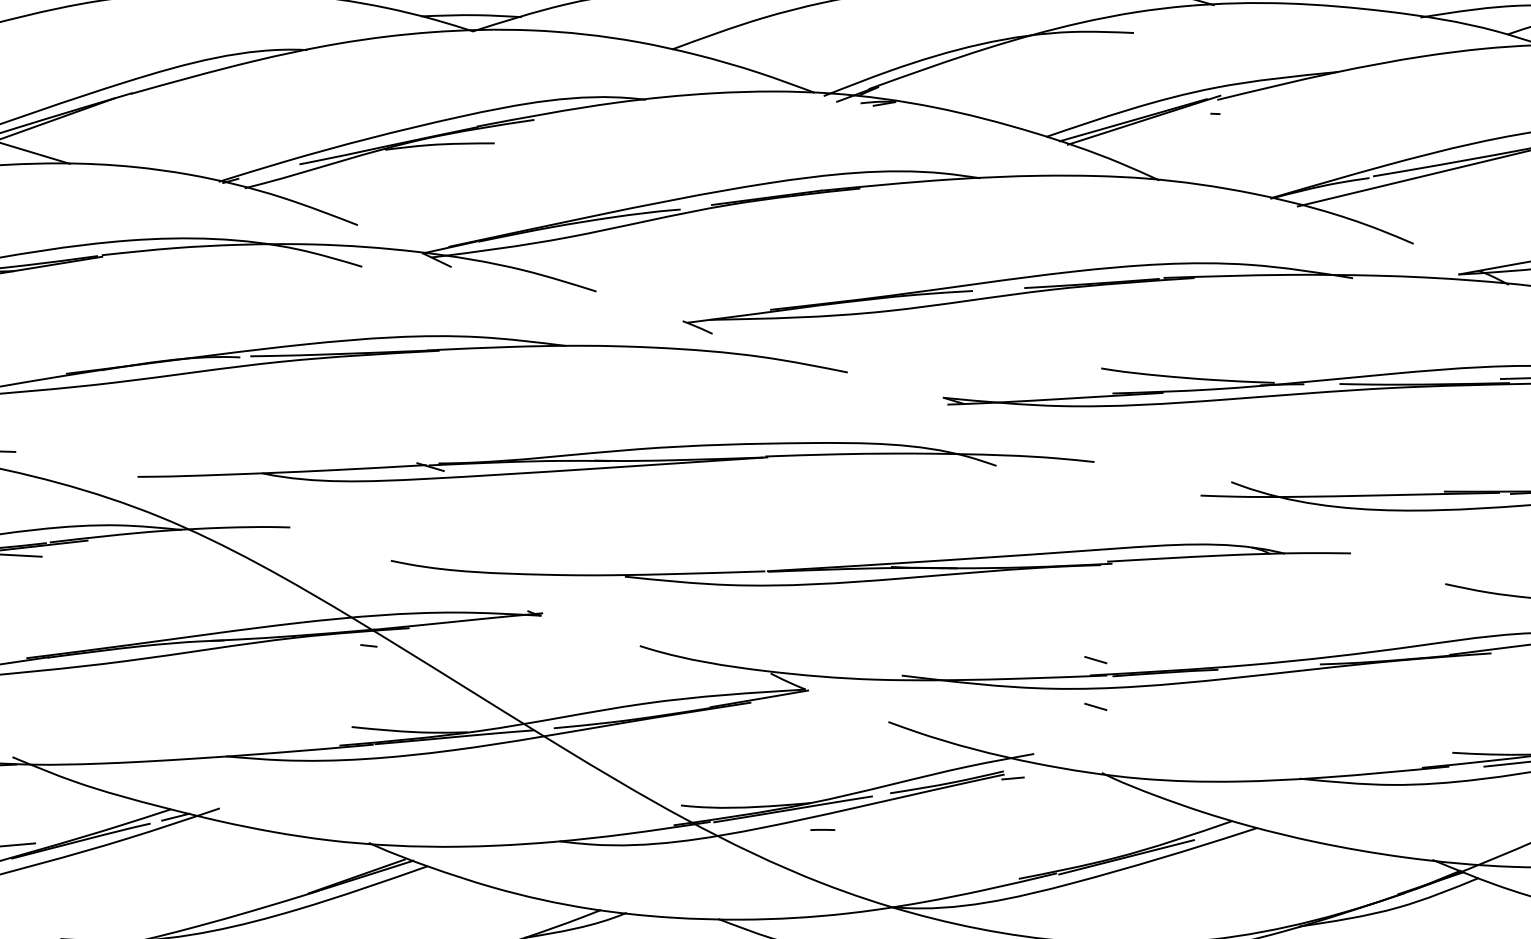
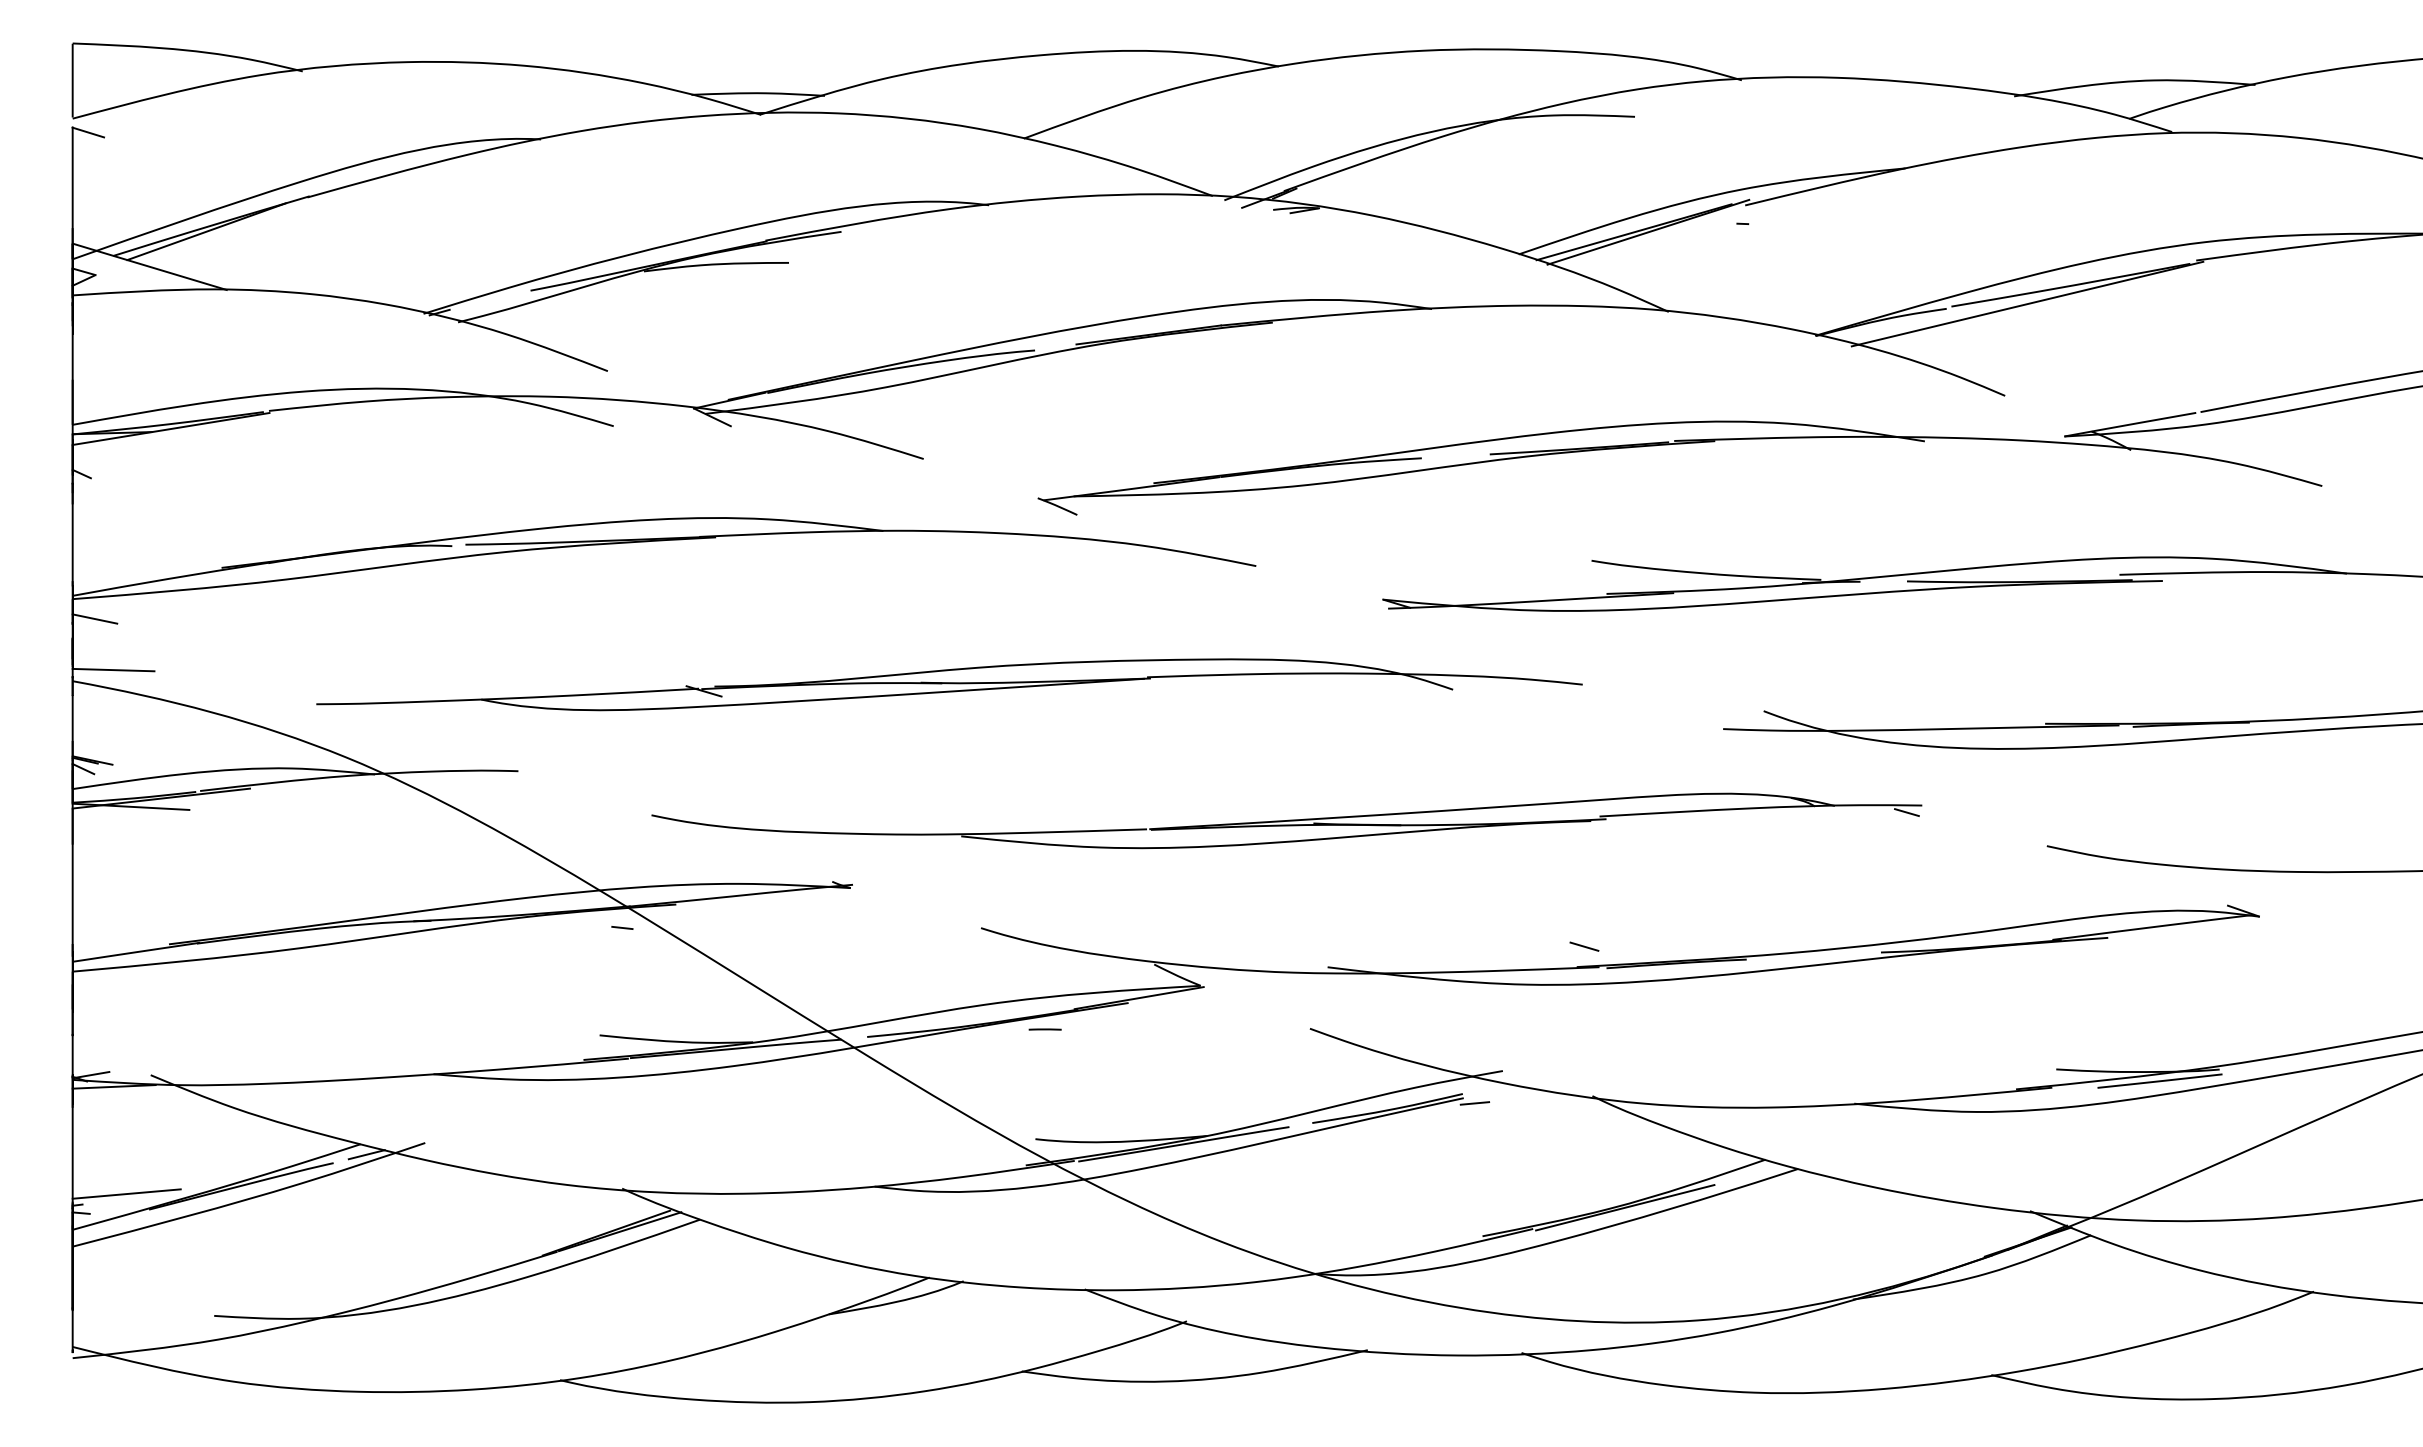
line: (1339, 558) -> (1906, 812), added
line: (1095, 706) -> (1584, 1008), removed
line: (822, 829) -> (1044, 1029), moved

